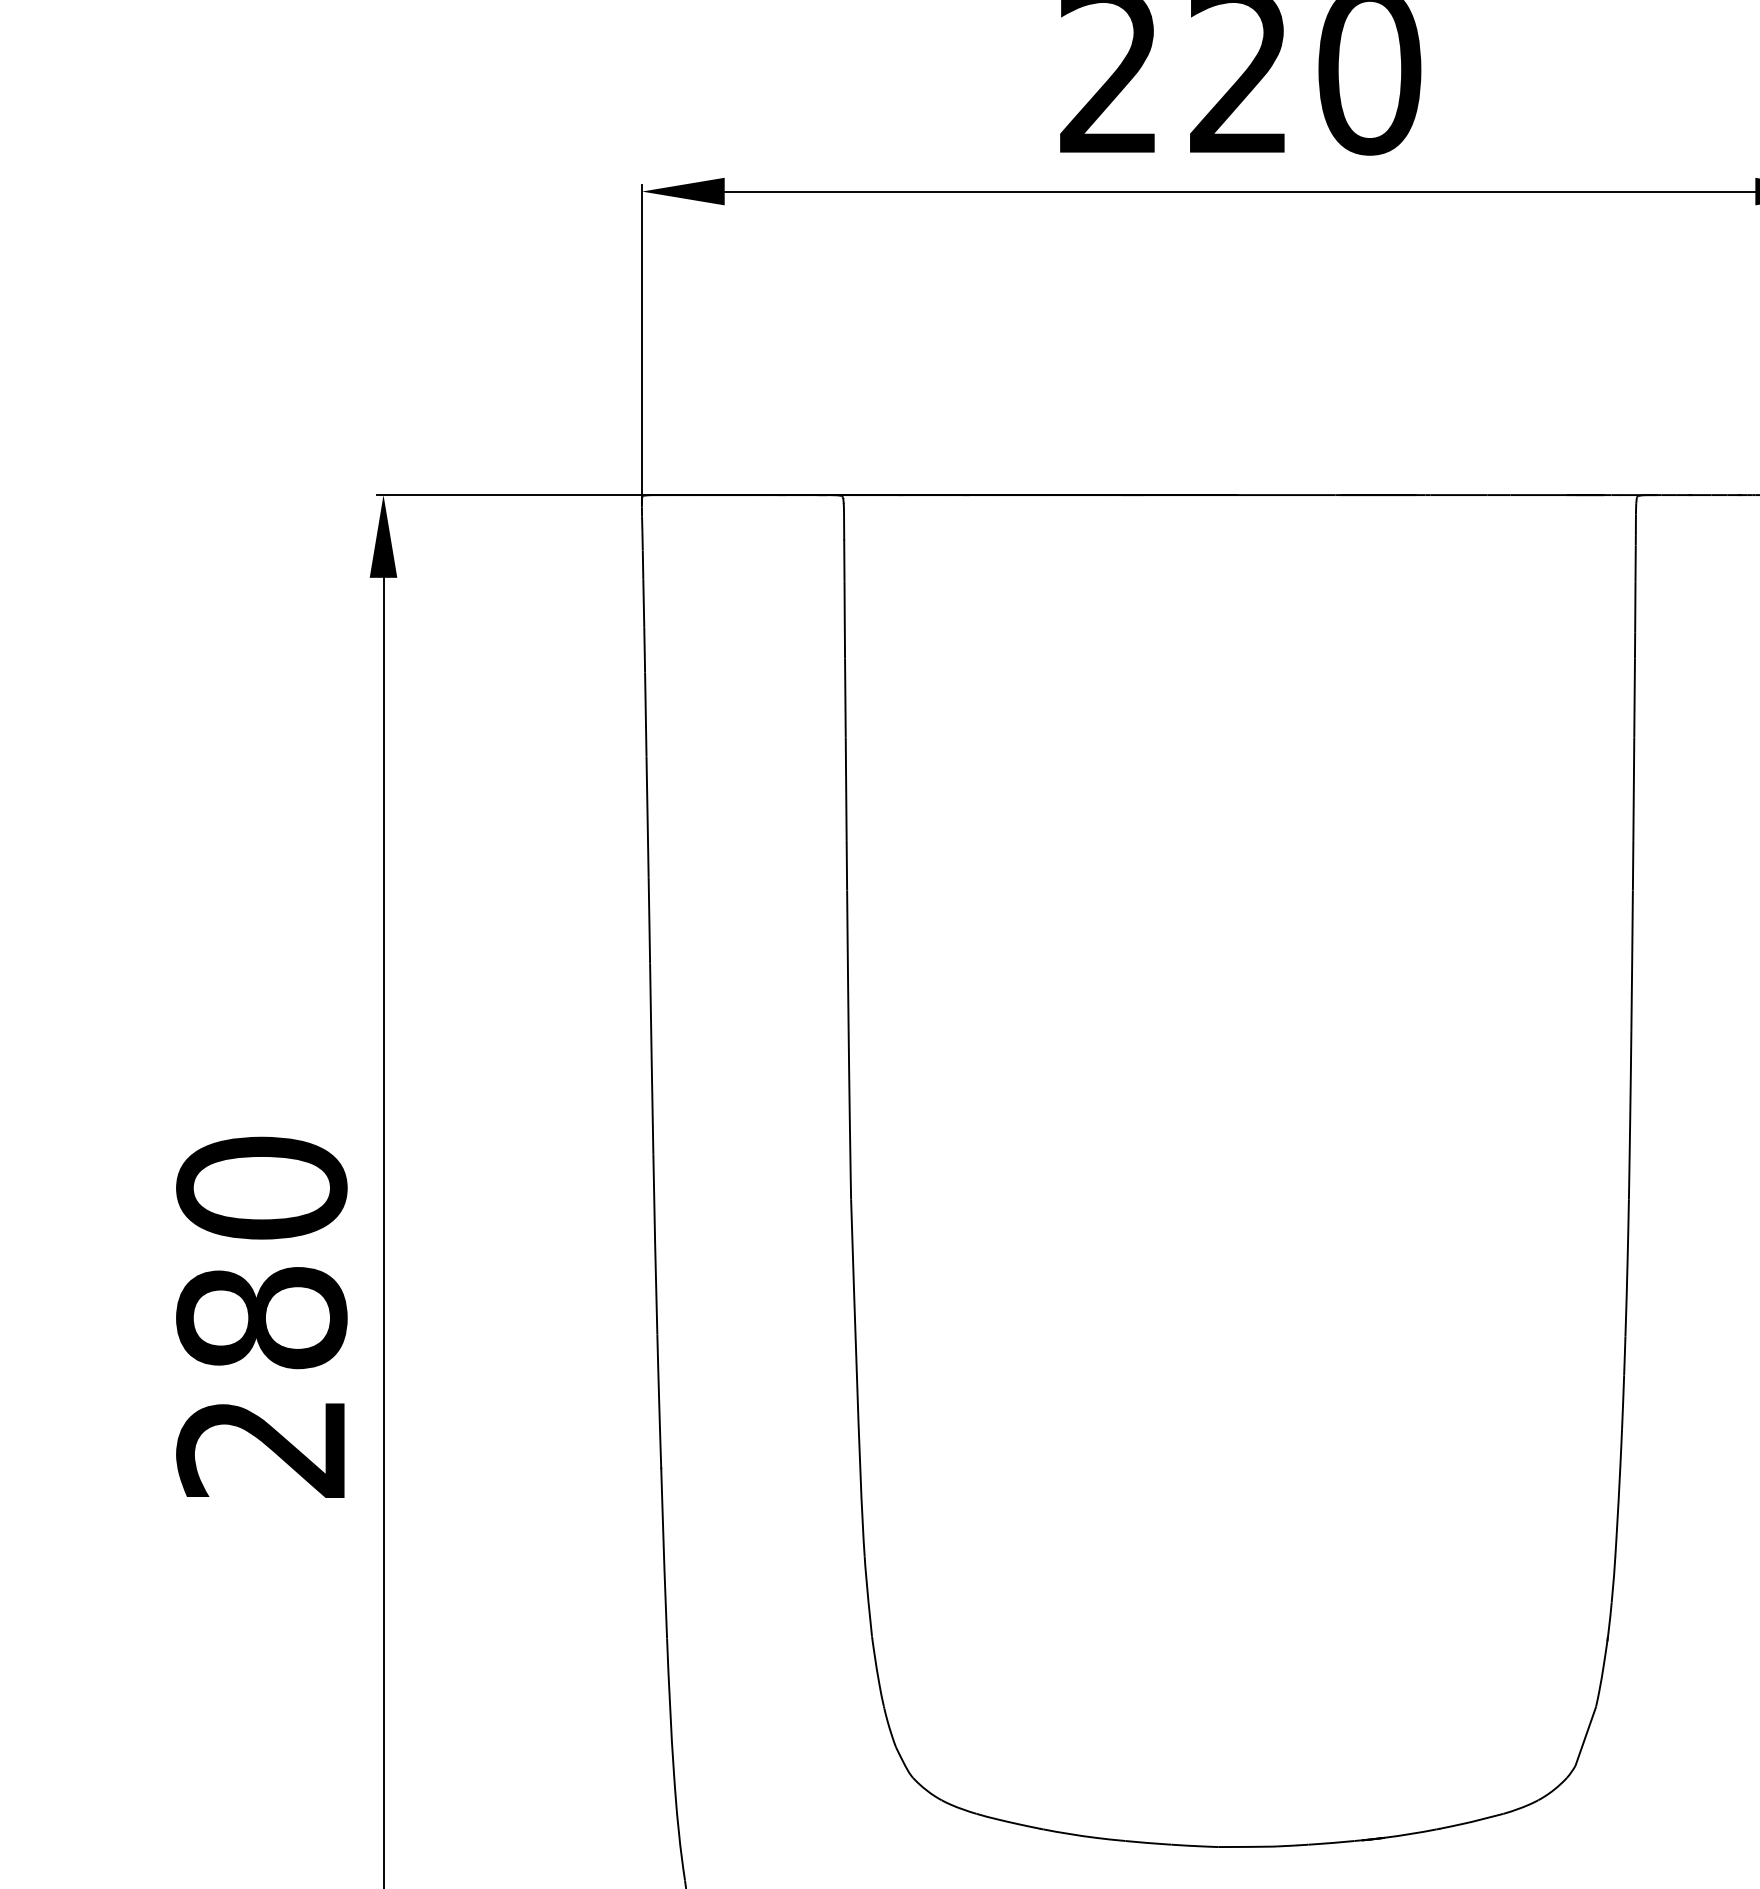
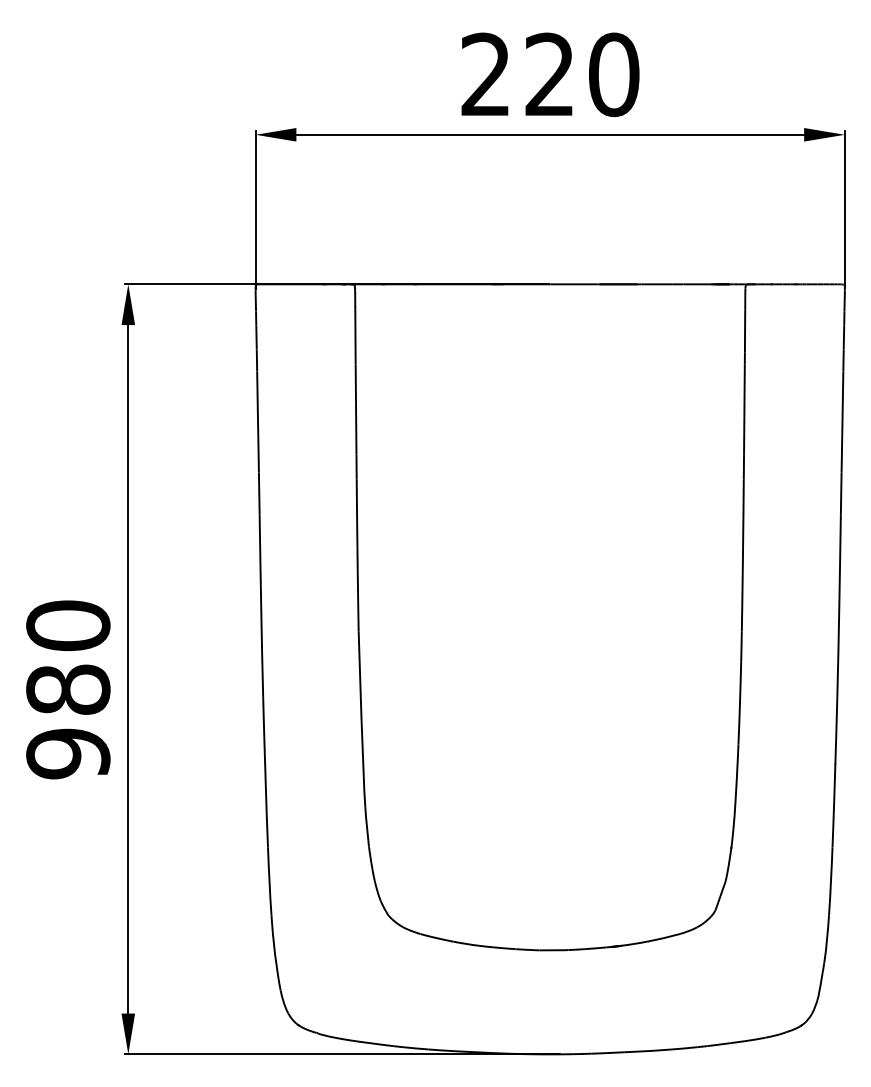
text: (262, 1447) -> (68, 753), 280 -> 980

